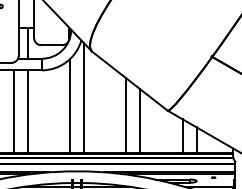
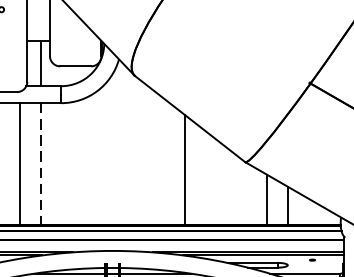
line: (84, 98) -> (123, 144), removed
line: (70, 106) -> (103, 156), removed
line: (27, 111) -> (40, 163), solid -> dashed
line: (140, 121) -> (205, 178), removed

